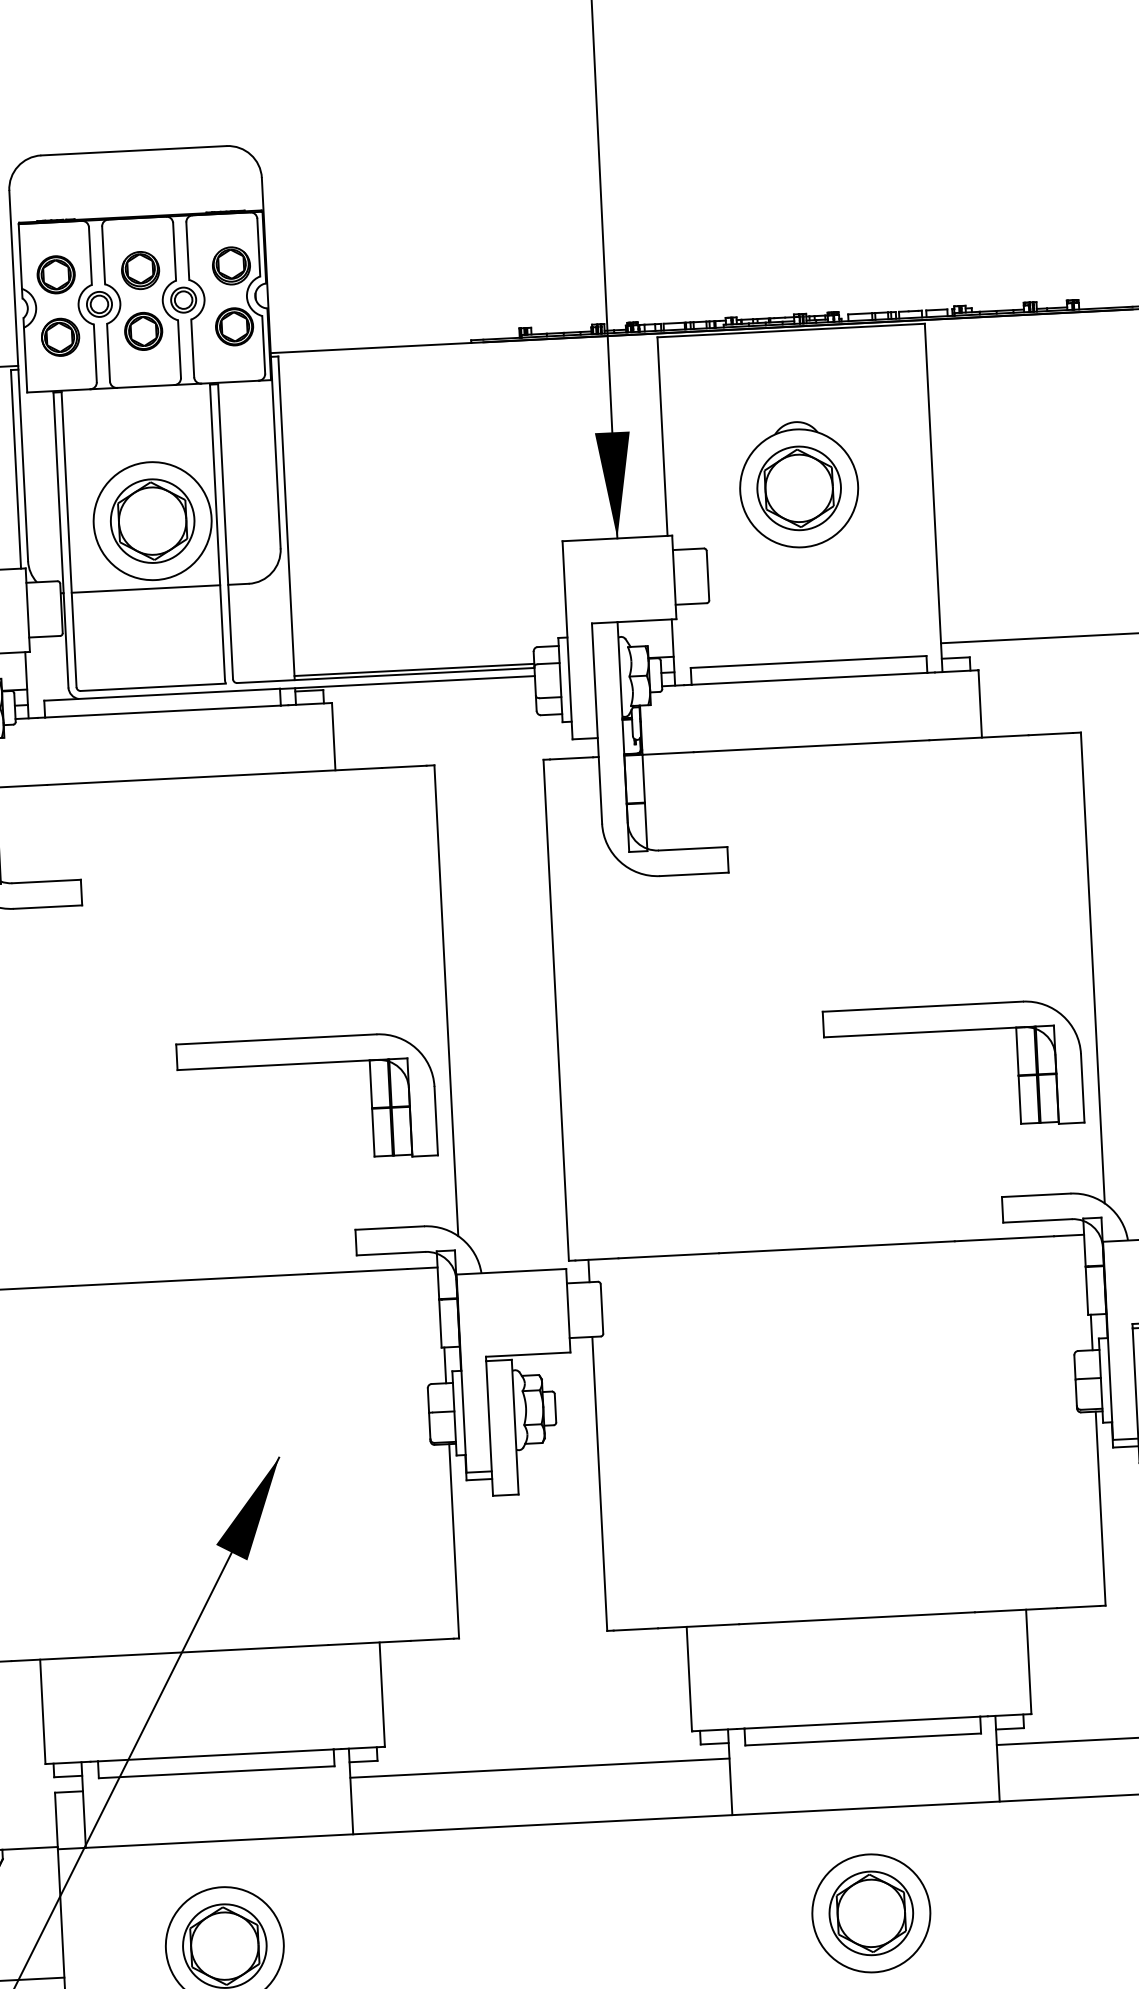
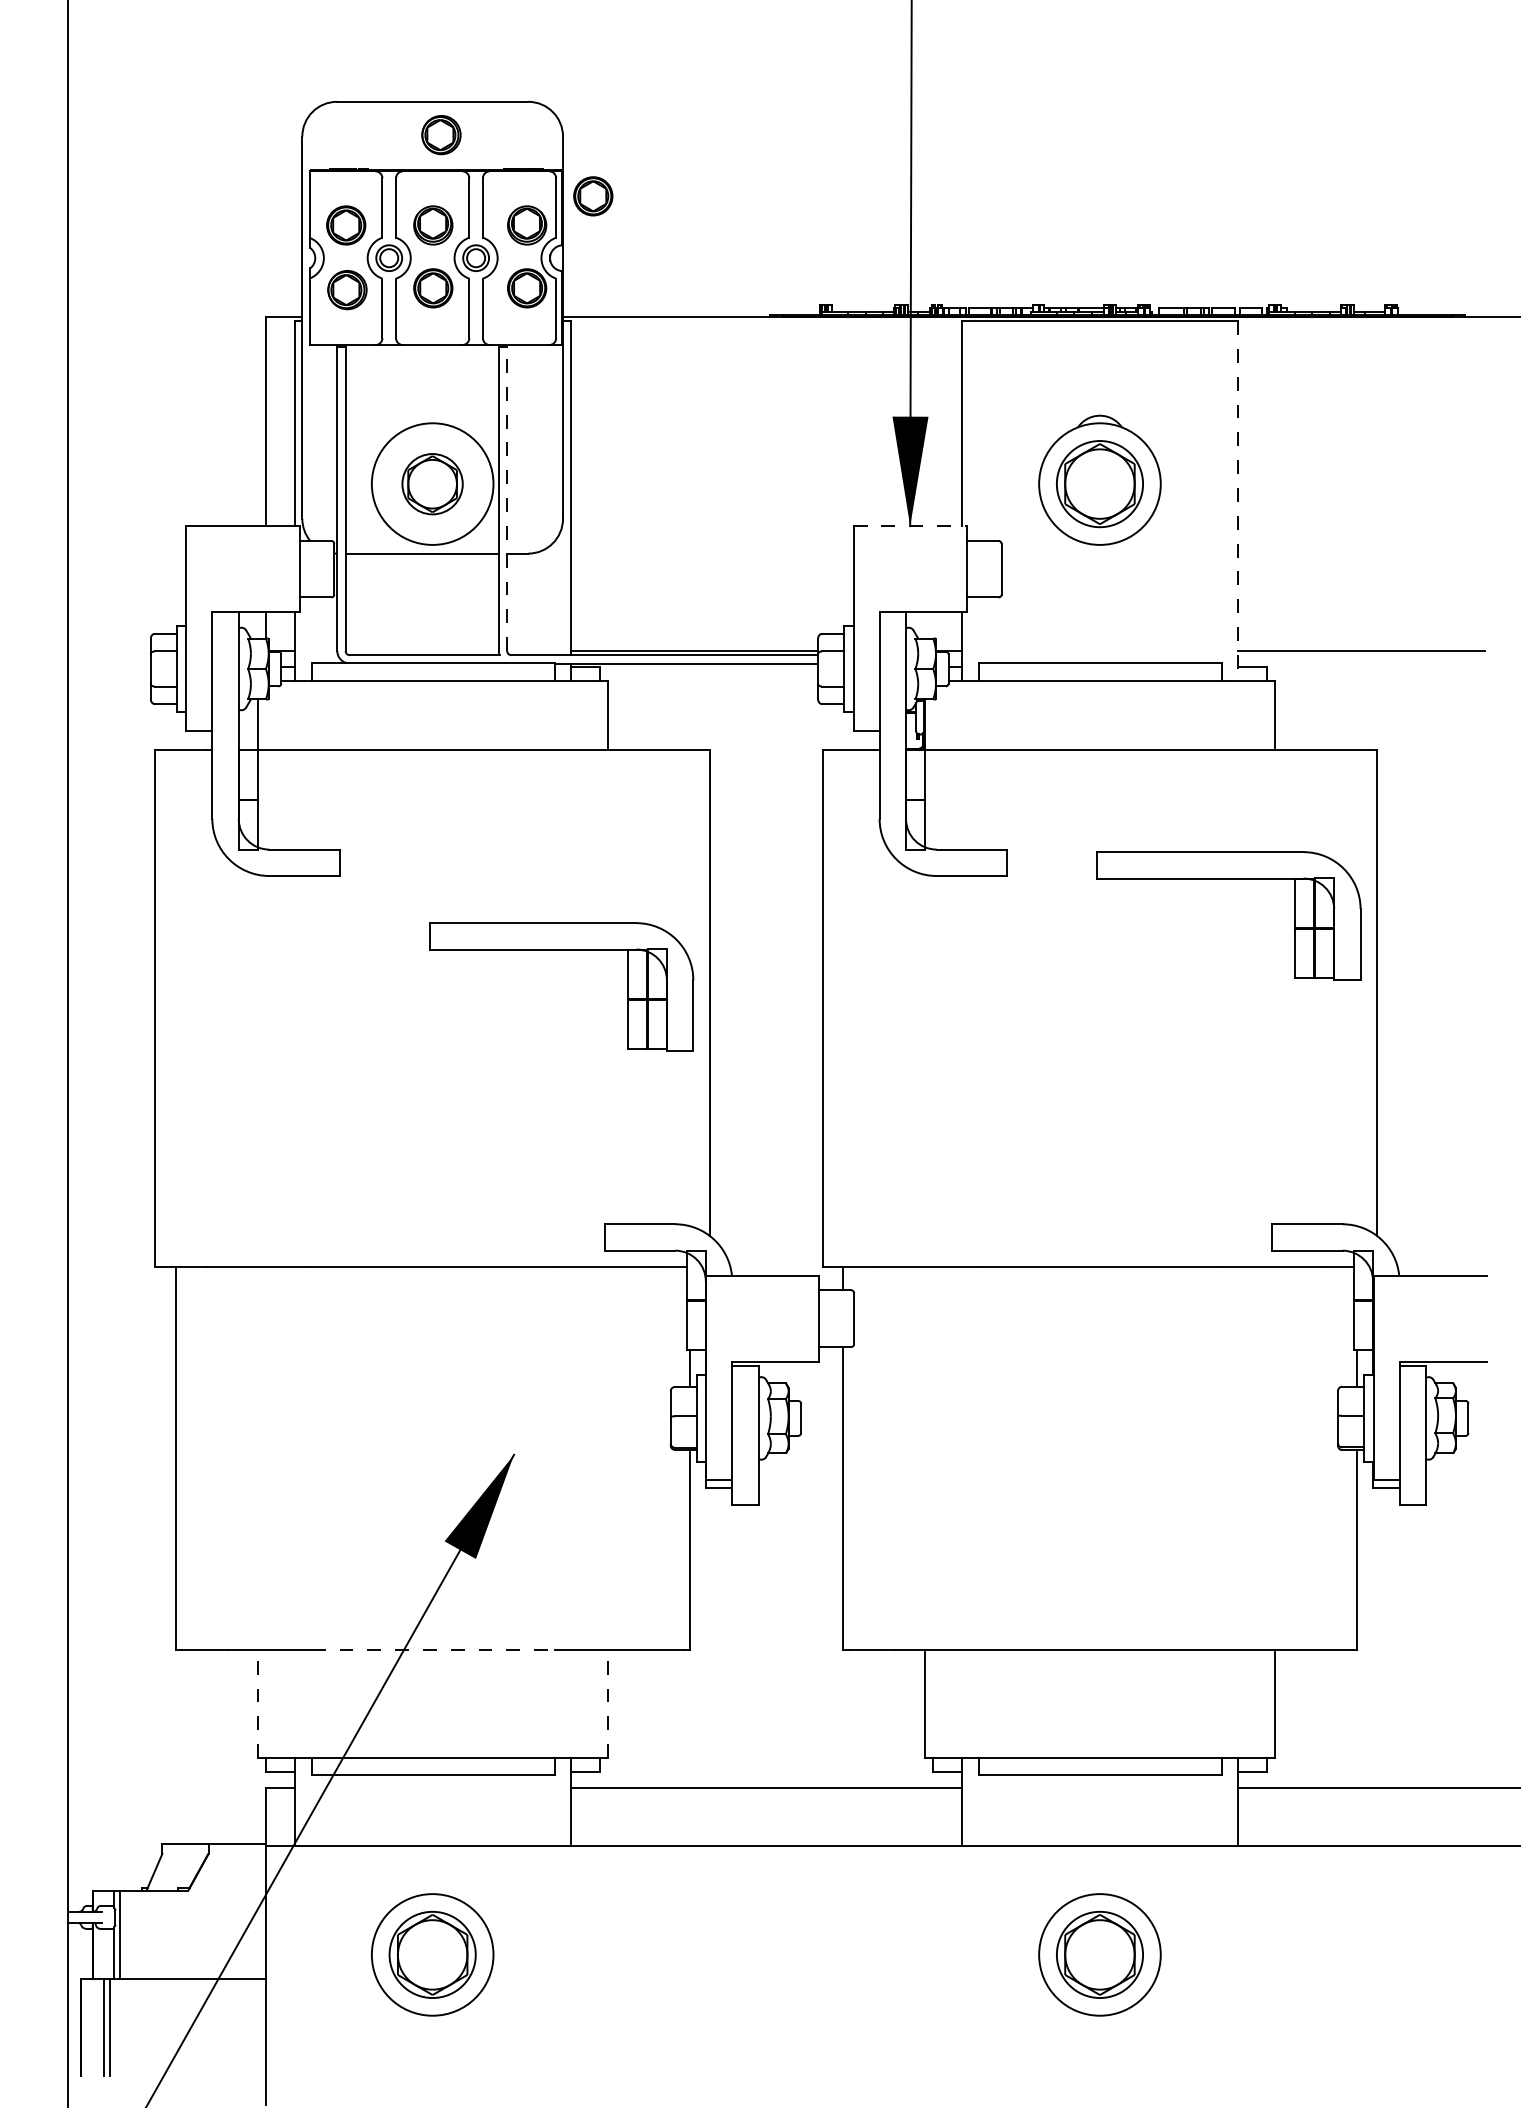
part: (144, 182) -> (441, 135), added
part: (294, 234) -> (593, 196), added
line: (933, 497) -> (1237, 500), solid -> dashed
part: (152, 521) -> (432, 484), size x0.7
line: (225, 531) -> (507, 498), solid -> dashed
line: (617, 538) -> (910, 526), solid -> dashed
part: (951, 1031) -> (1228, 879), moved
part: (305, 1064) -> (561, 950), moved
line: (210, 1651) -> (433, 1650), solid -> dashed
line: (381, 1694) -> (607, 1704), solid -> dashed
line: (42, 1712) -> (257, 1704), solid -> dashed

